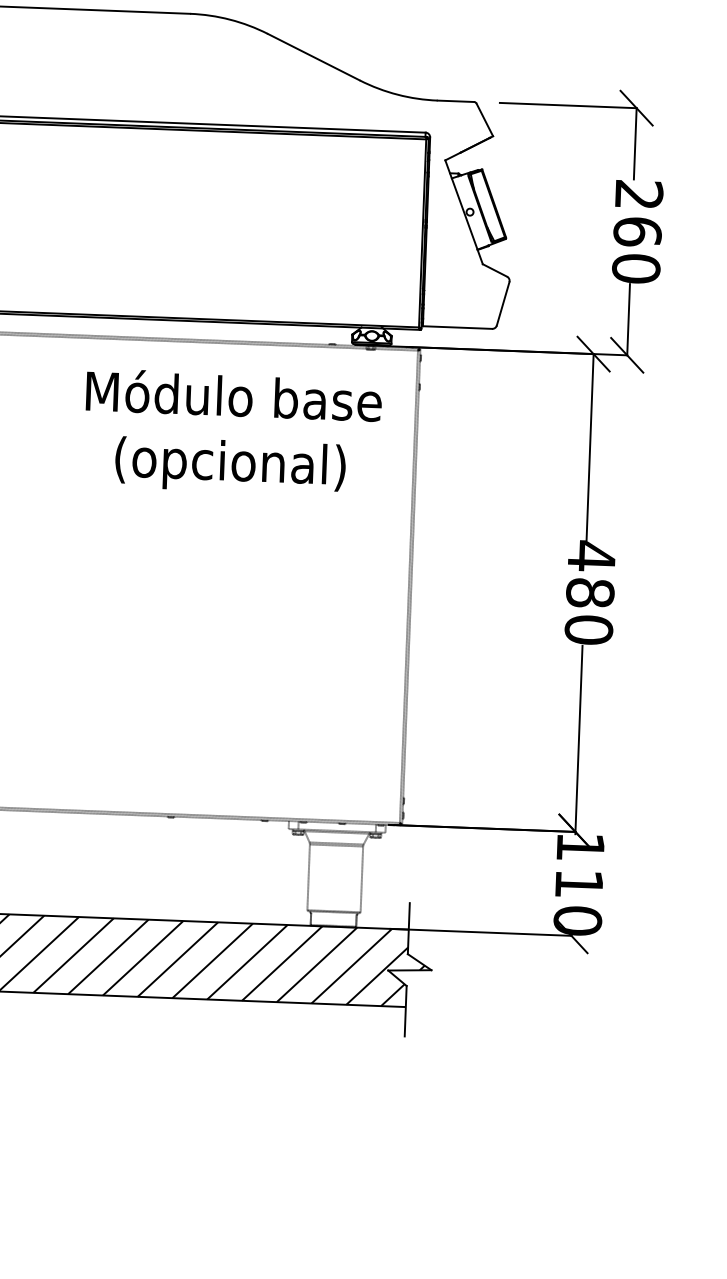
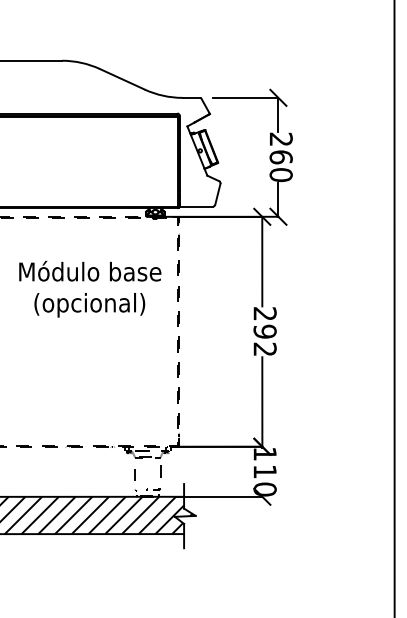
text: (233, 431) -> (90, 288), moved
text: (589, 592) -> (264, 331), 480 -> 292

